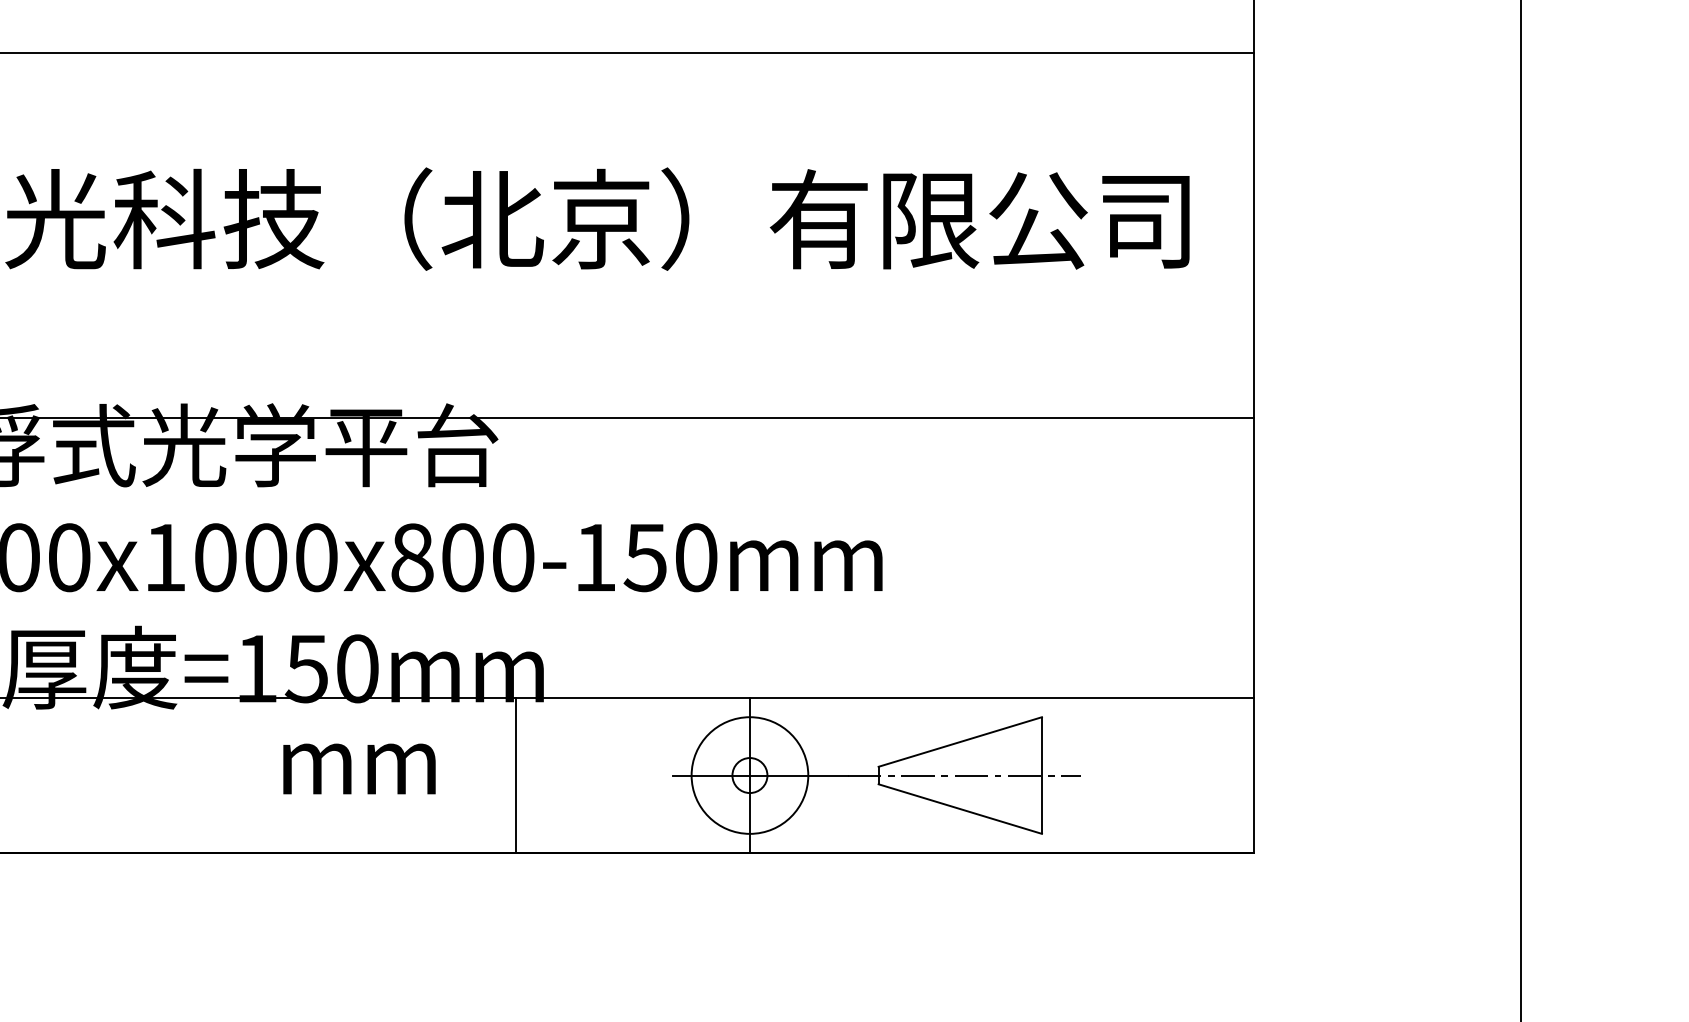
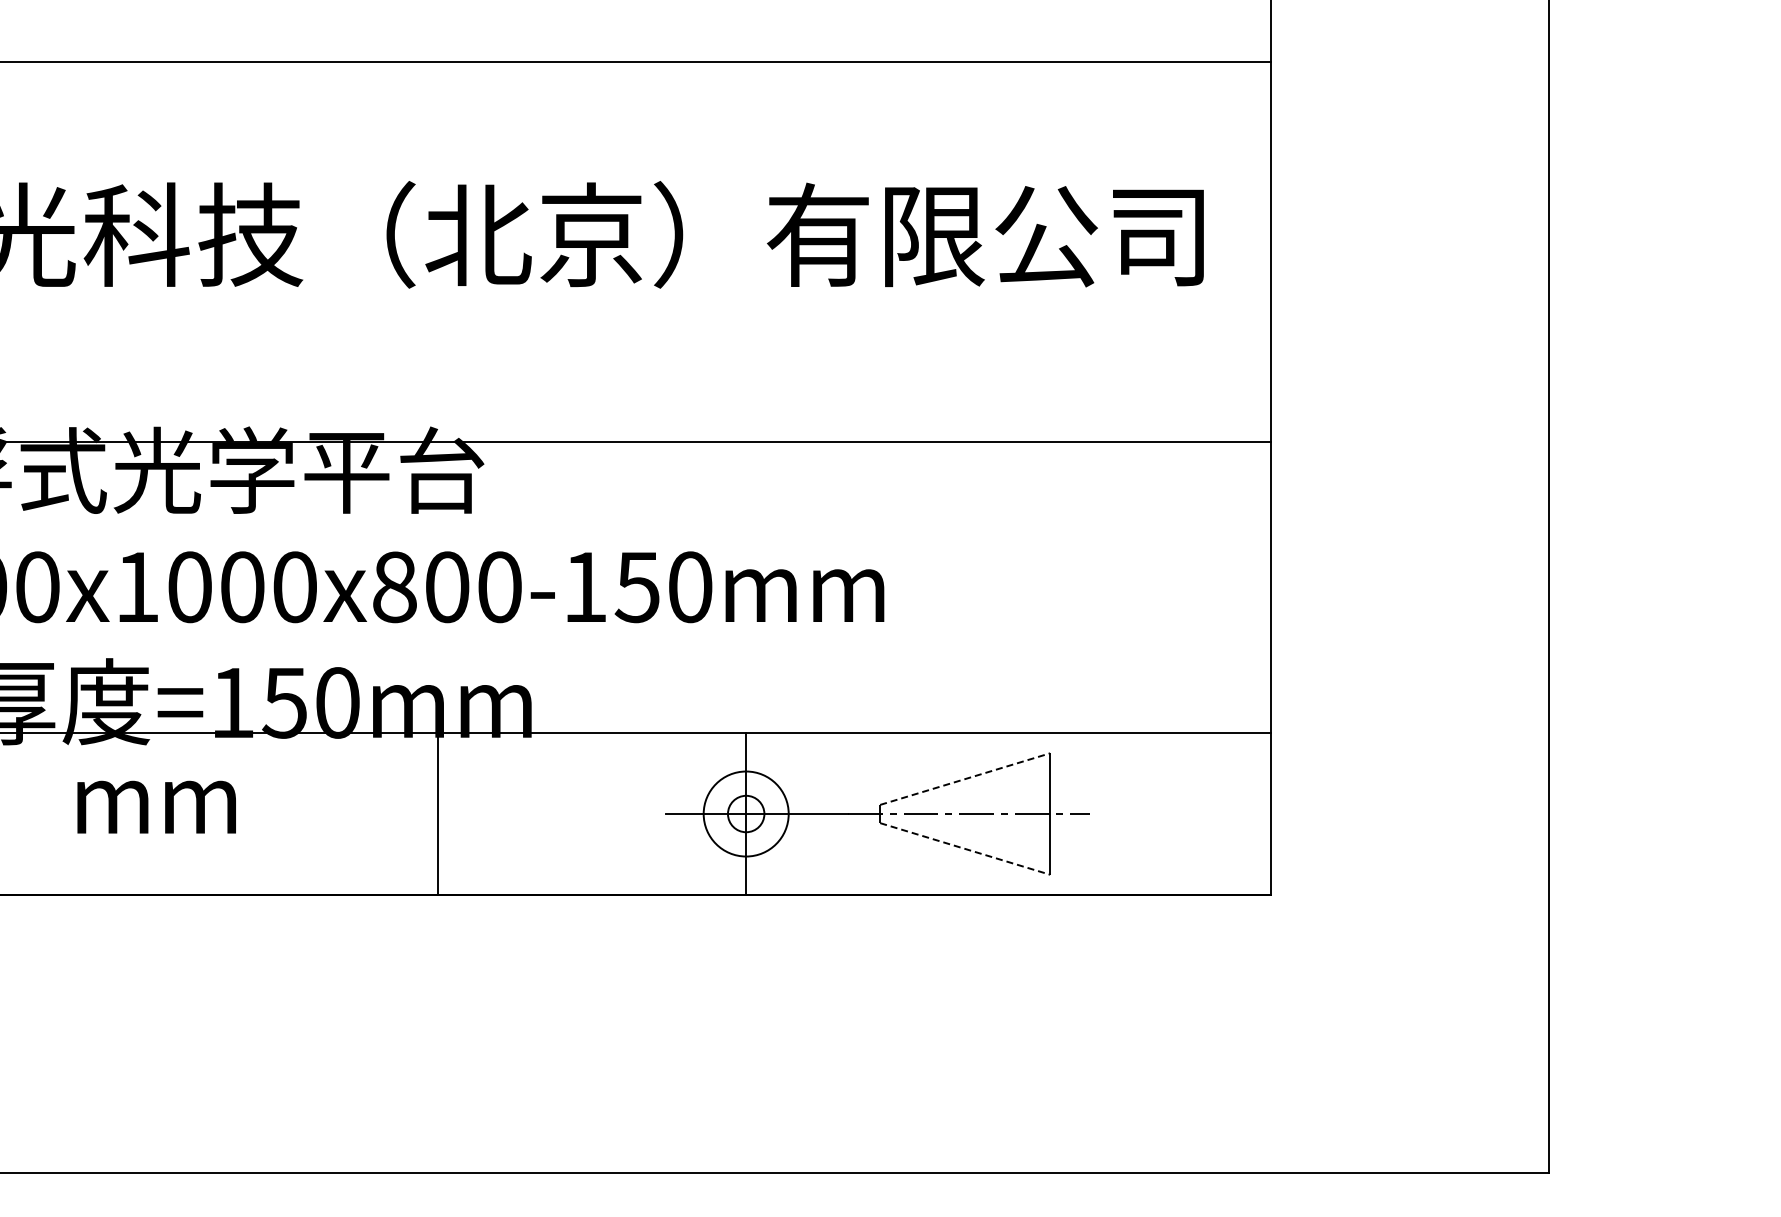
line: (960, 742) -> (965, 779), solid -> dashed
text: (359, 768) -> (156, 806), moved
line: (515, 775) -> (437, 813), moved
circle: (749, 775) -> (745, 813), size x0.7
line: (960, 808) -> (965, 848), solid -> dashed

